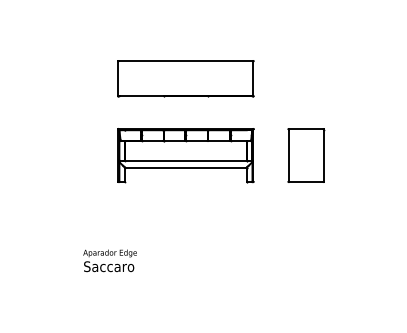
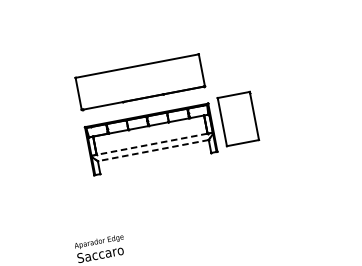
part: (185, 78) -> (139, 82), moved
part: (306, 155) -> (238, 118), moved
line: (185, 160) -> (151, 144), solid -> dashed
line: (185, 167) -> (152, 150), solid -> dashed

